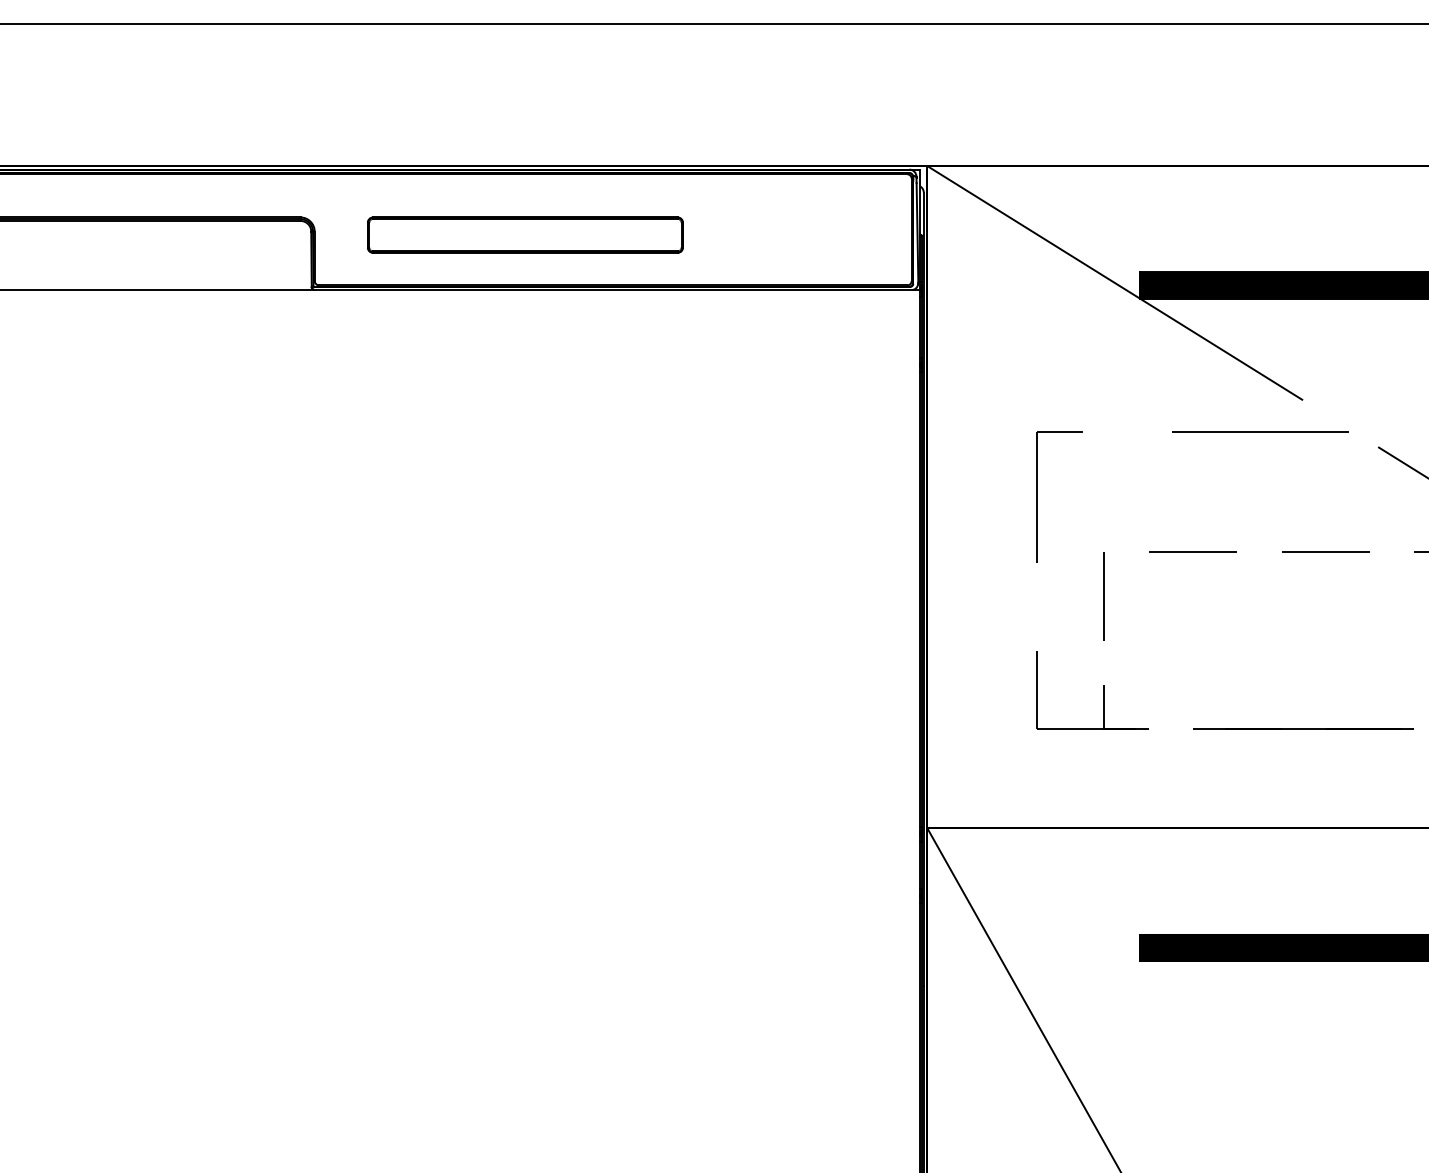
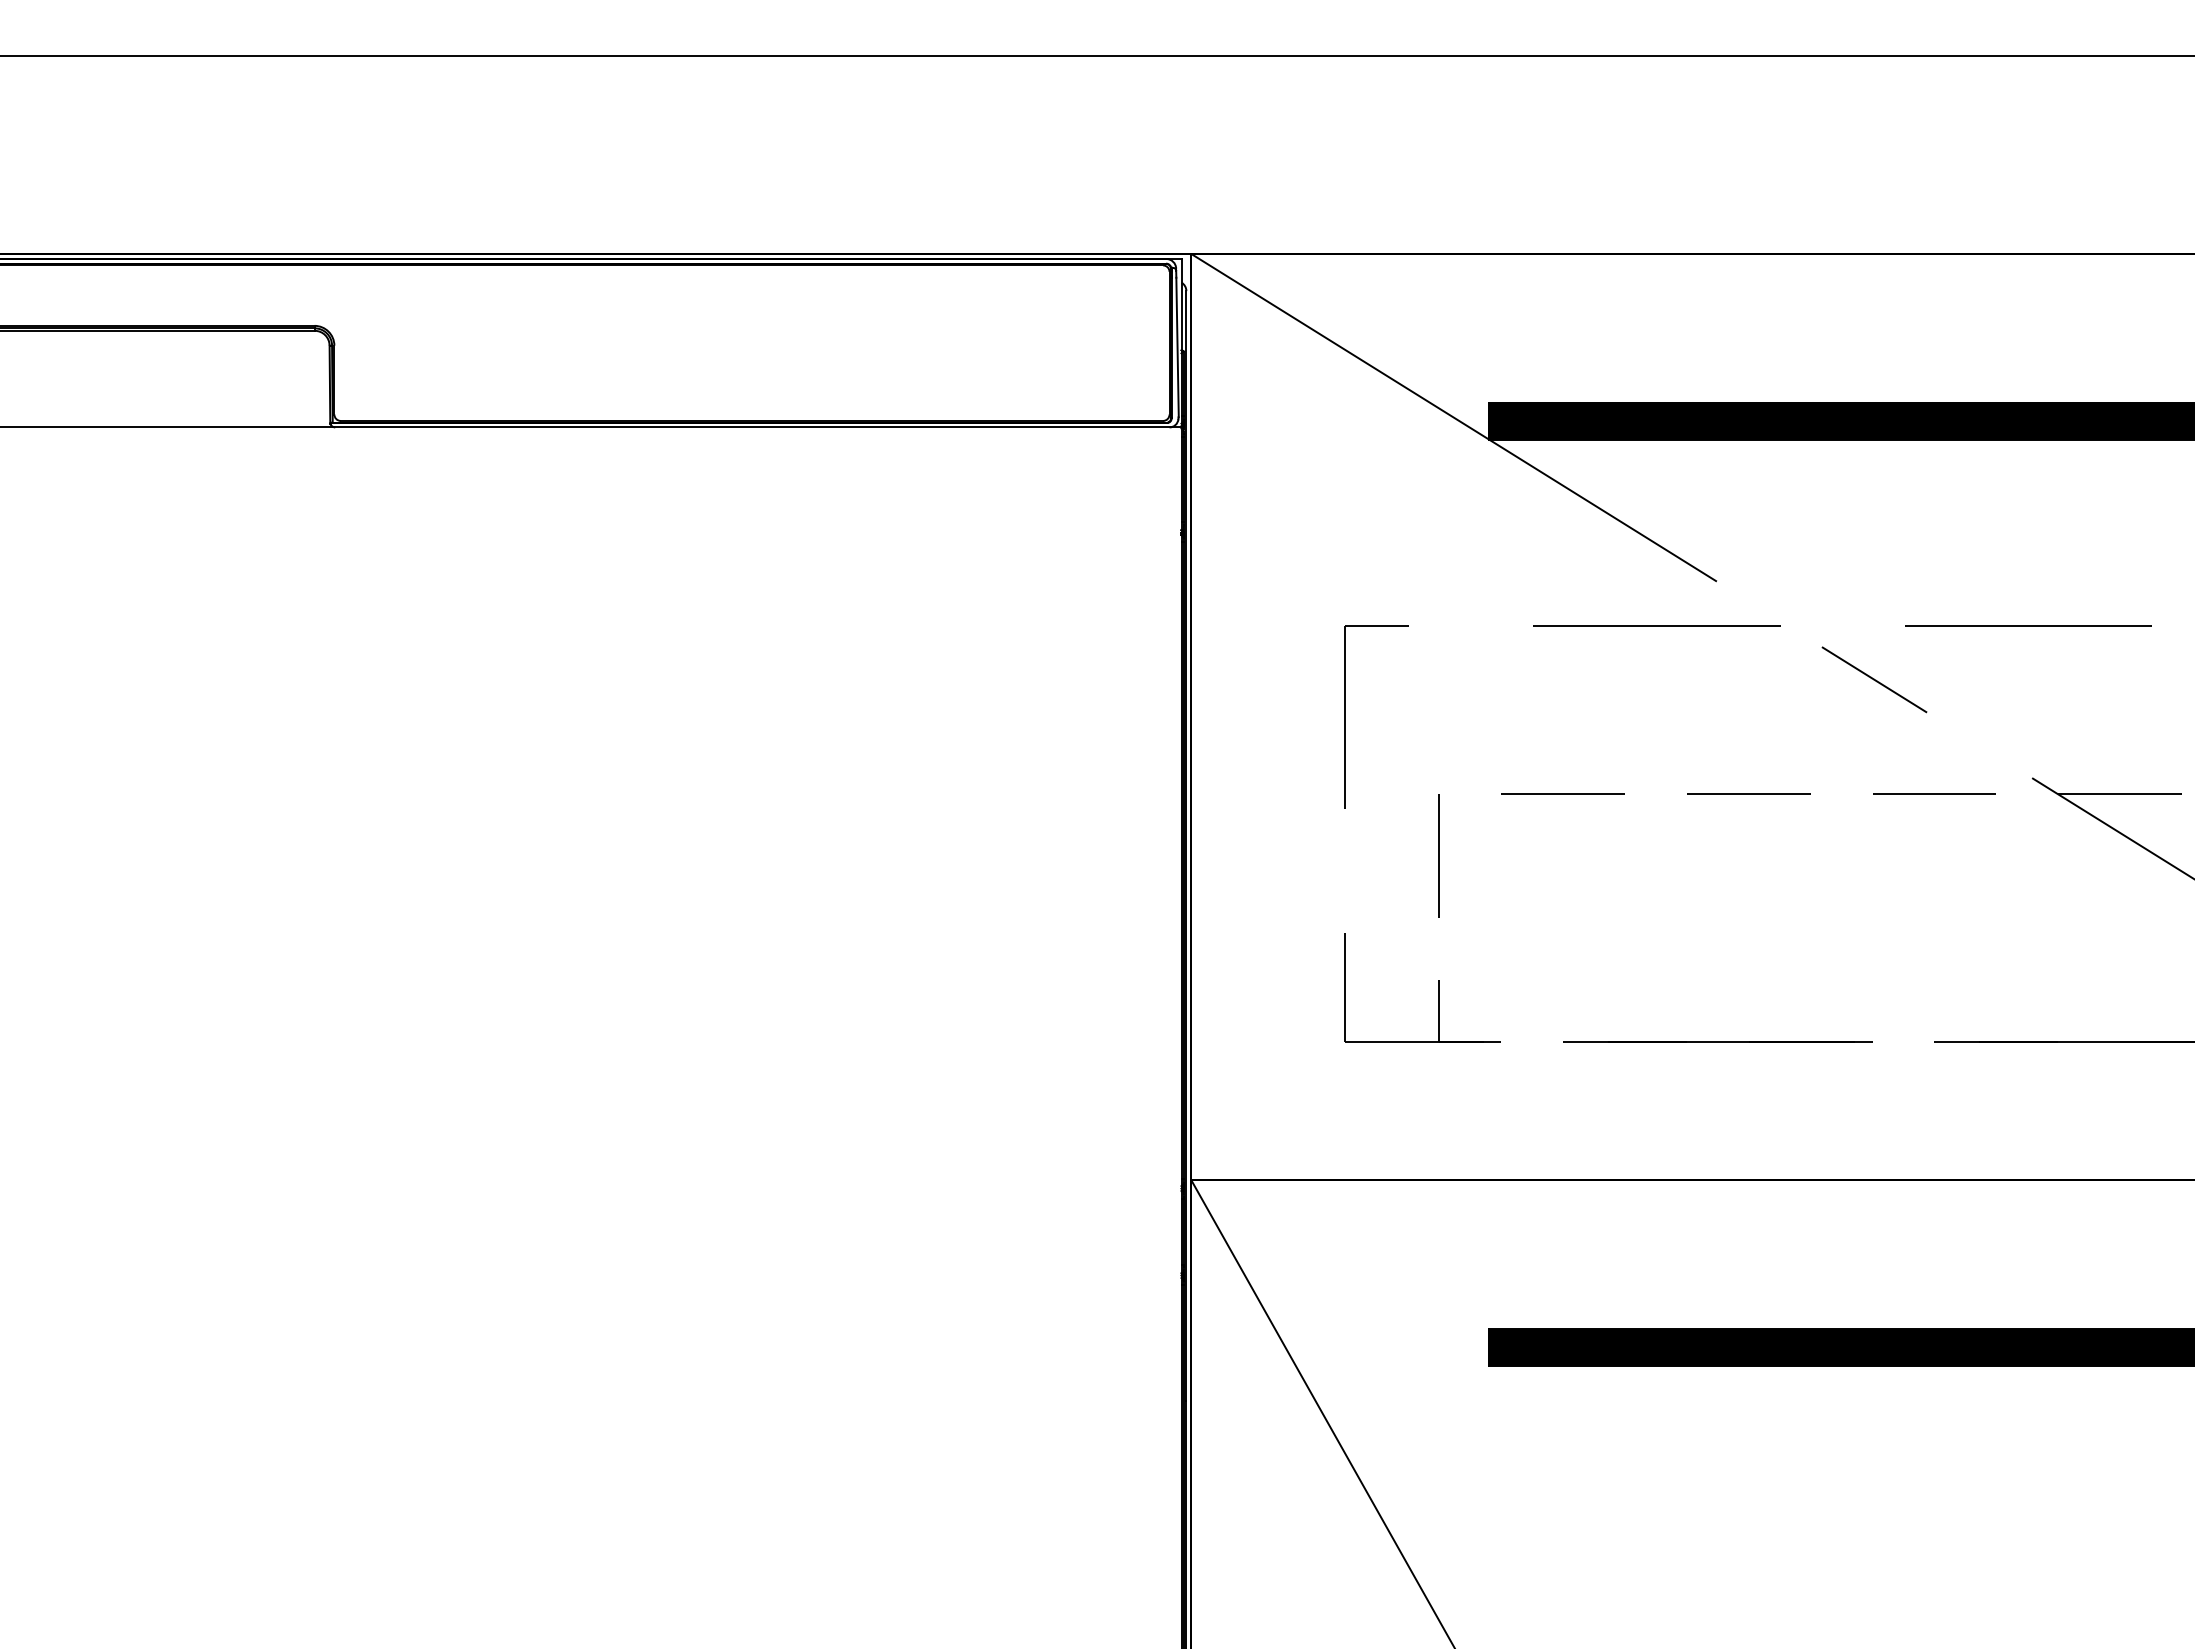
part: (524, 235) -> (628, 350), removed

